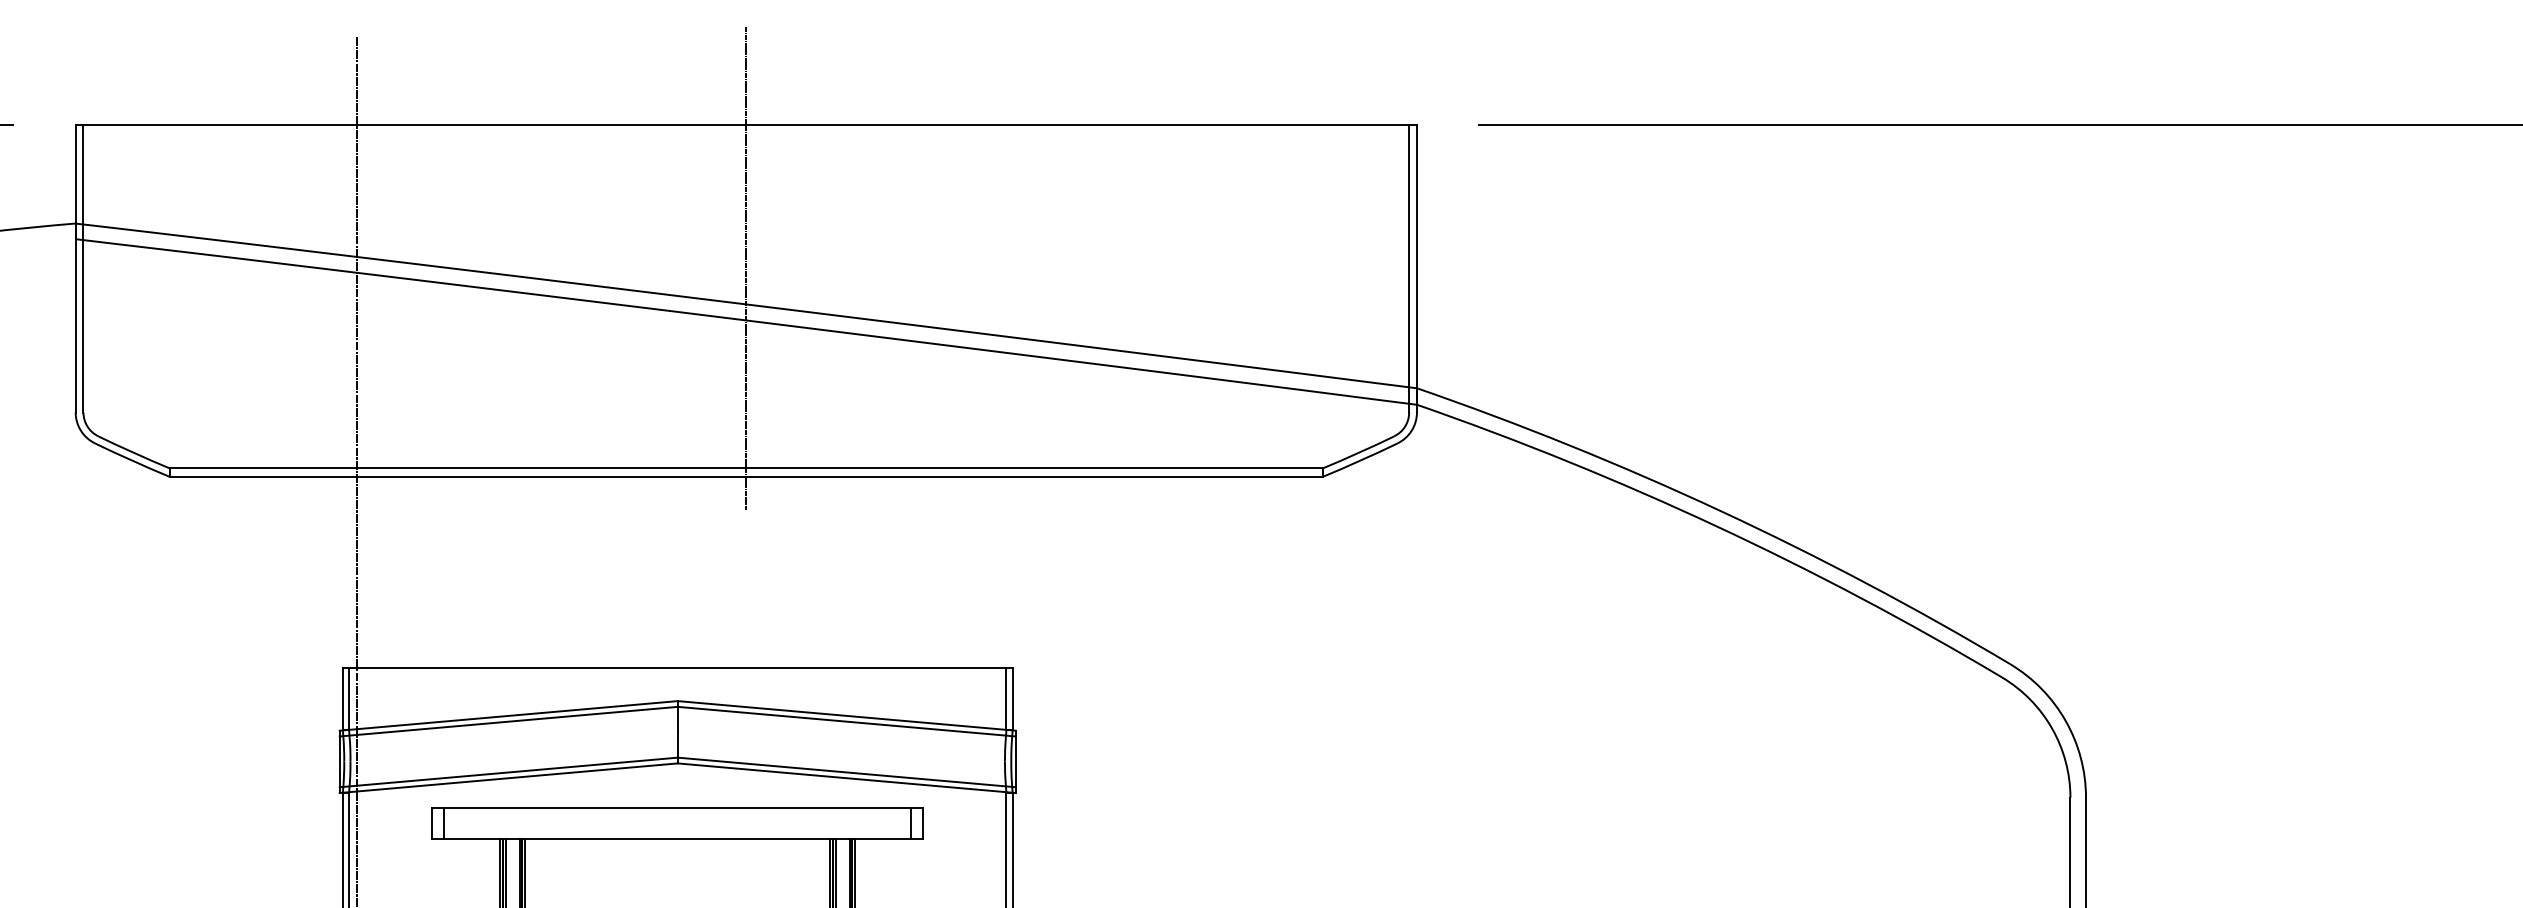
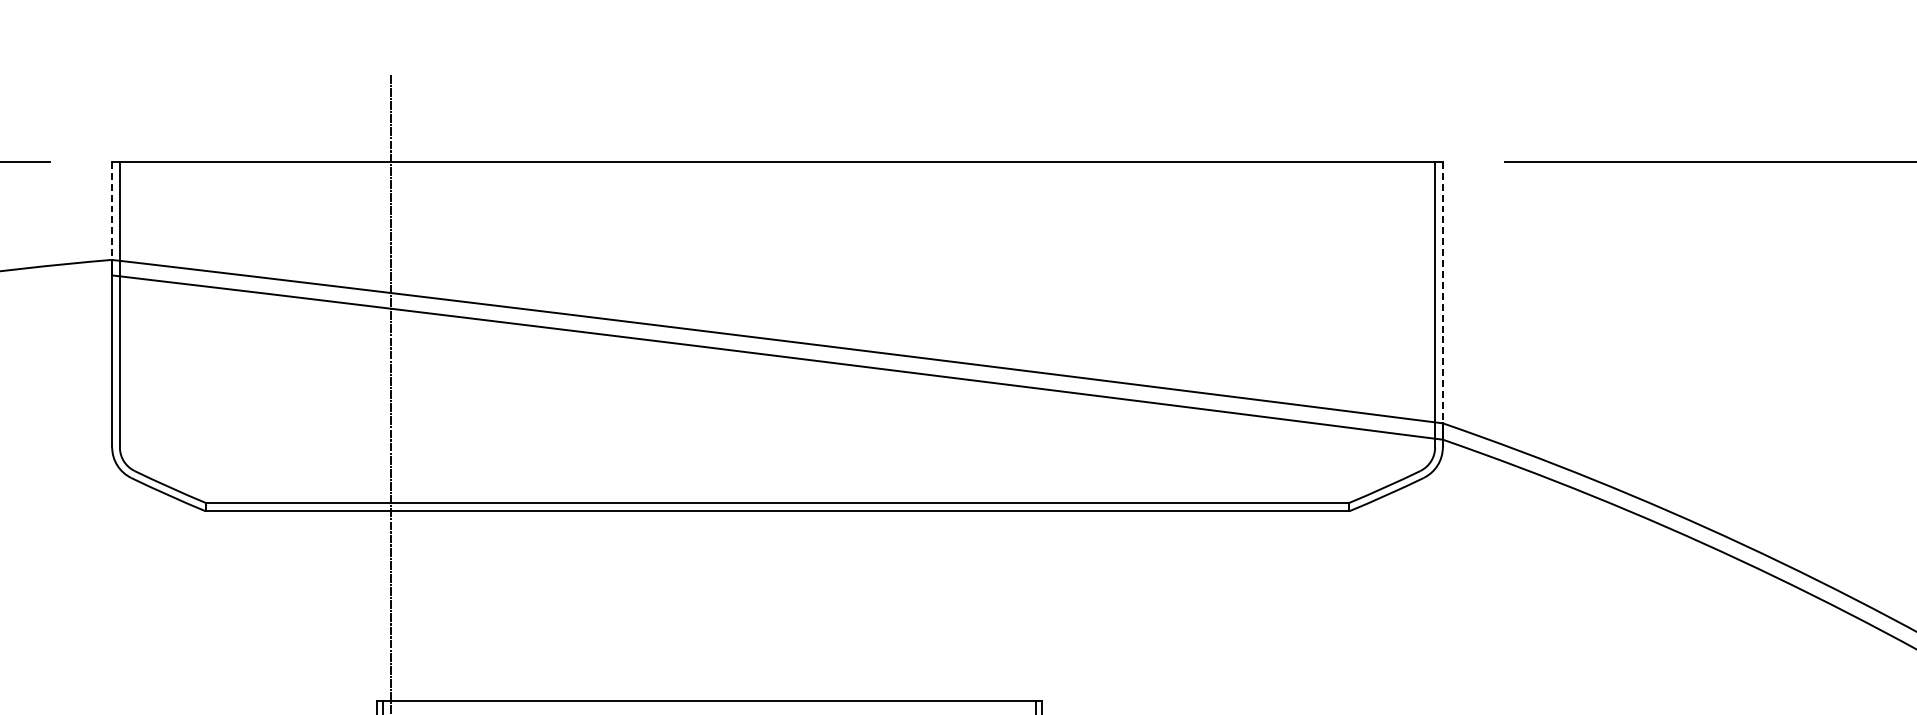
line: (75, 174) -> (112, 211), solid -> dashed
line: (1416, 256) -> (1442, 292), solid -> dashed
line: (746, 268) -> (777, 304), removed

